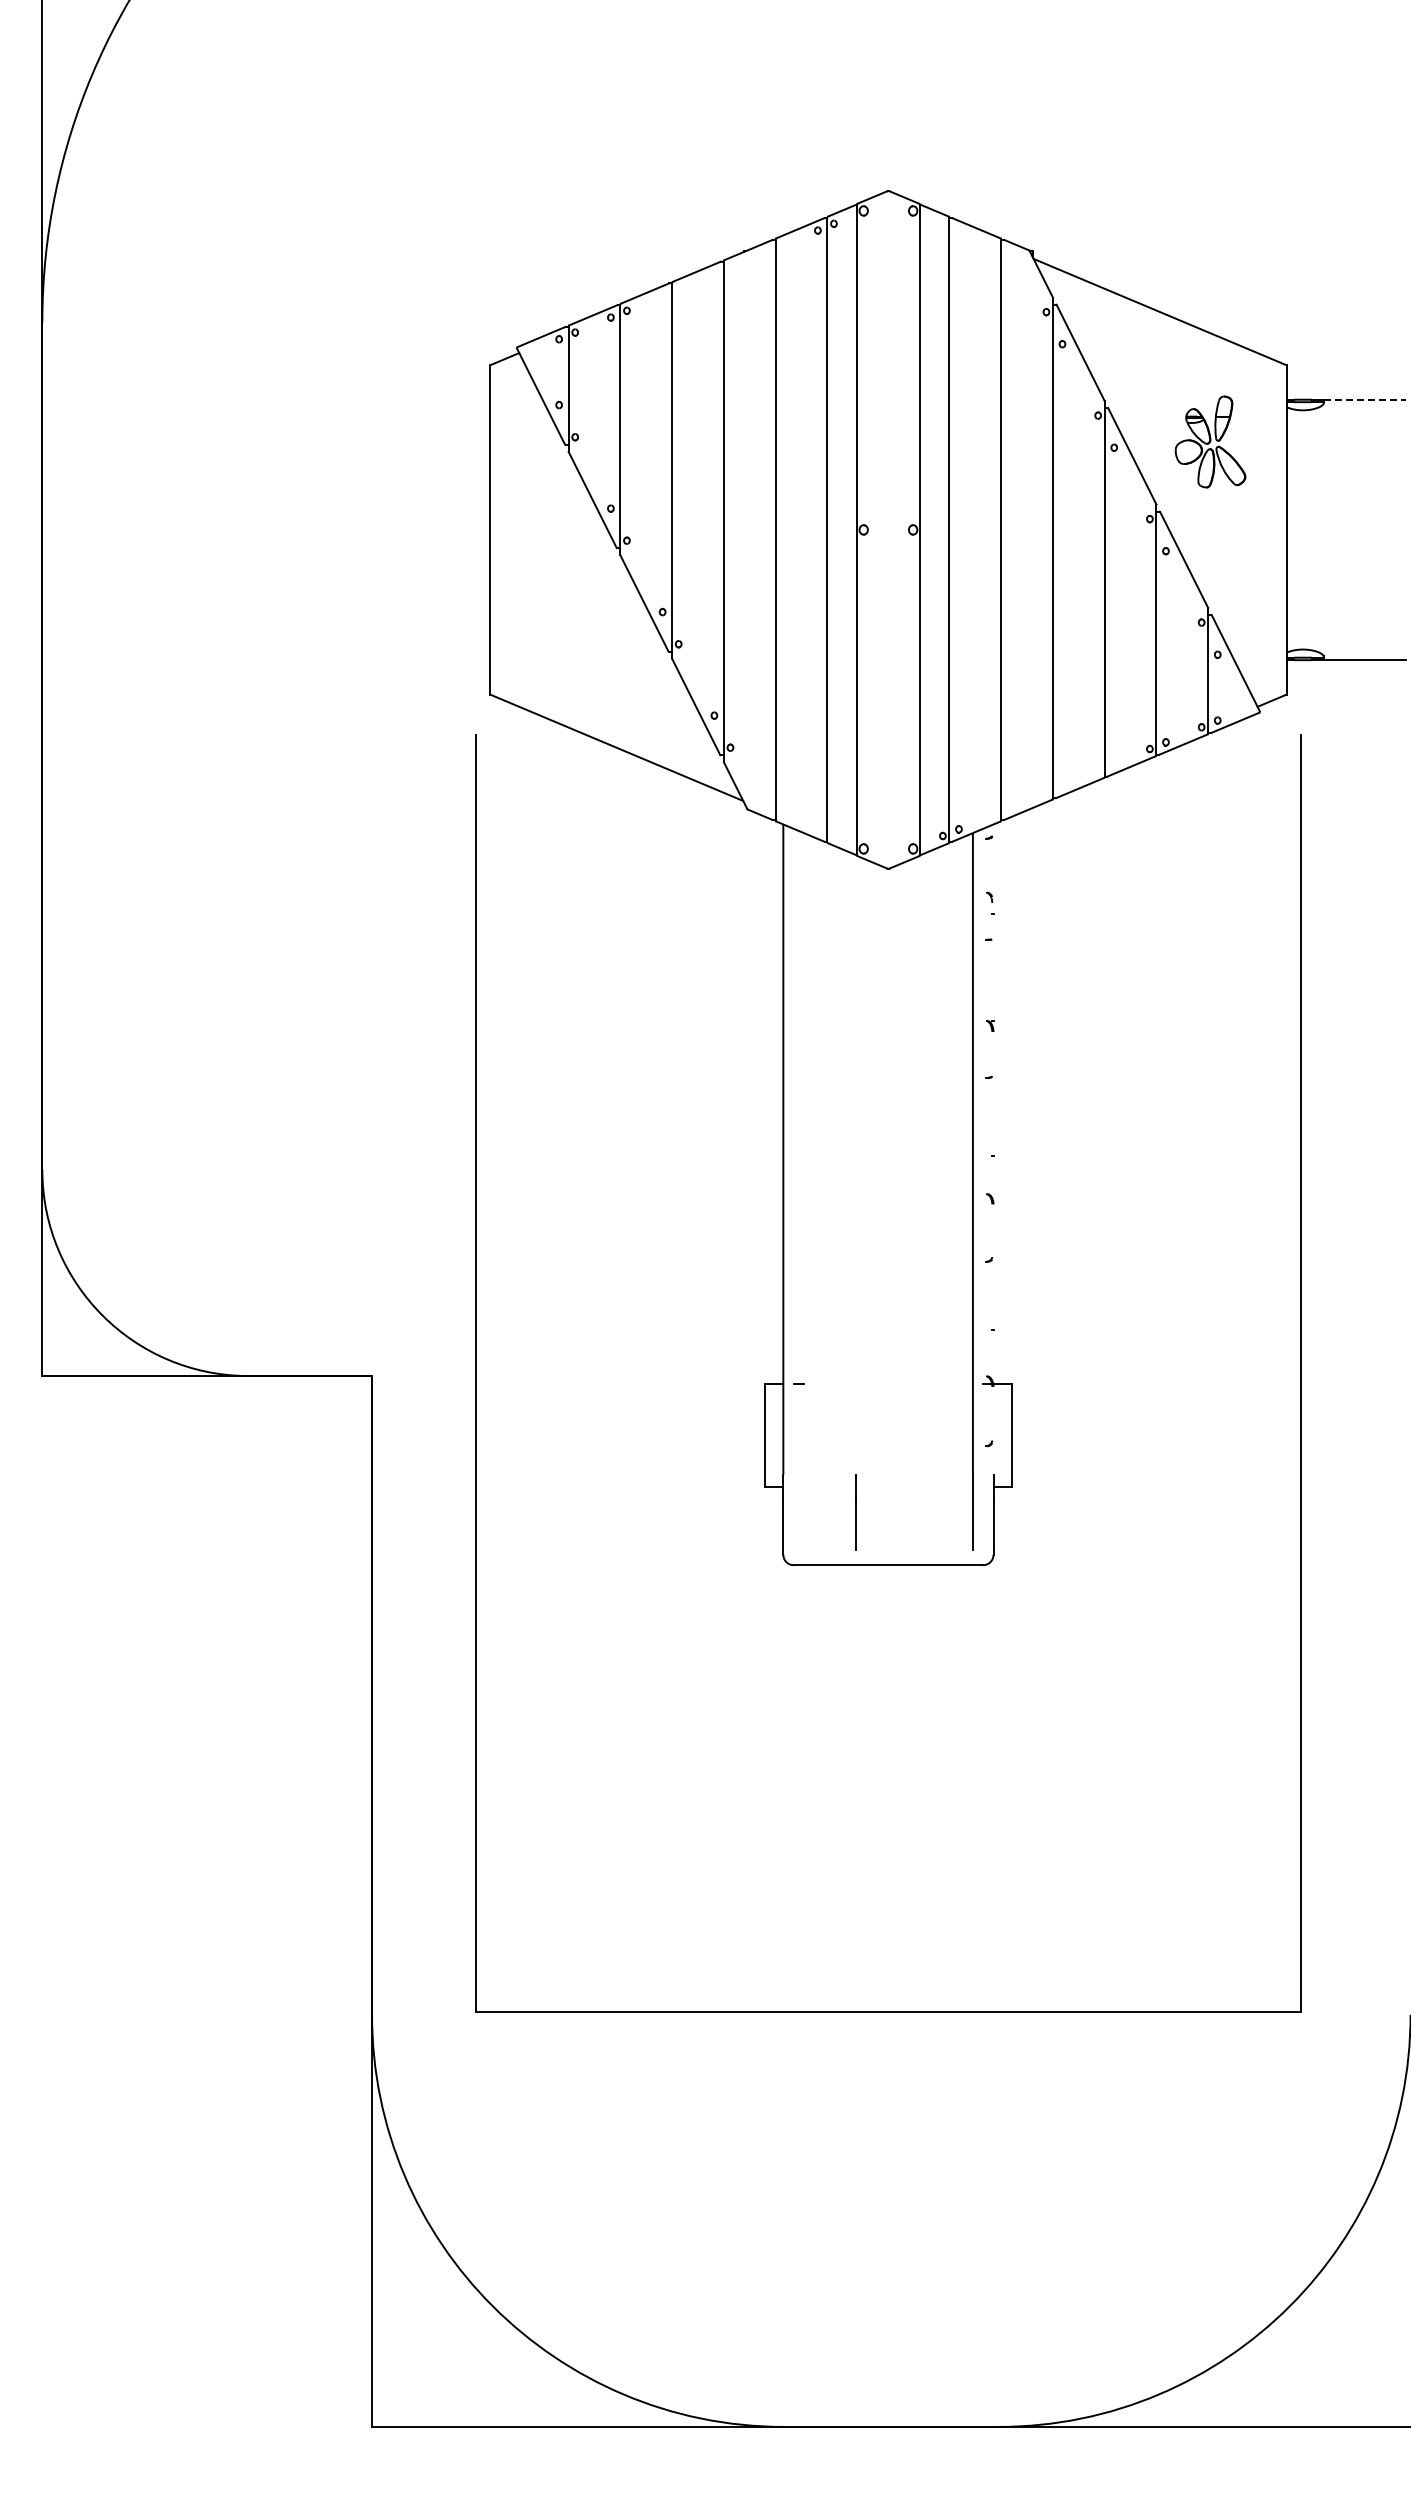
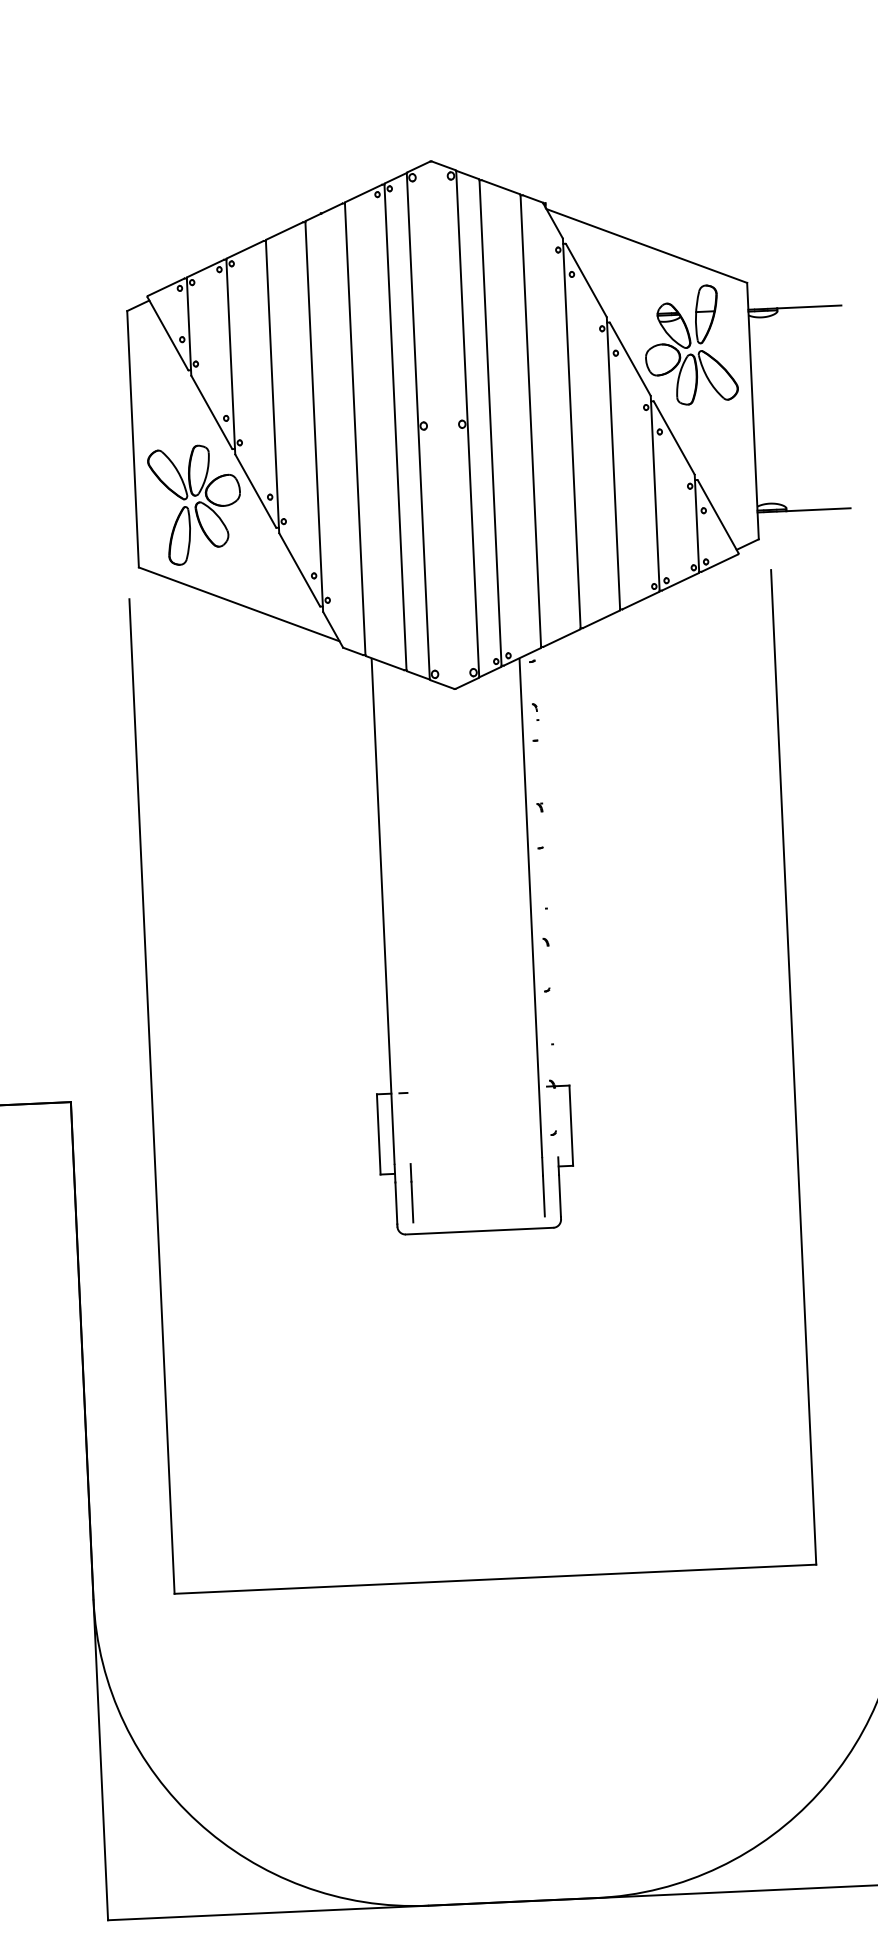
line: (1365, 399) -> (809, 306), dashed -> solid
part: (1210, 441) -> (690, 344), size x1.67
part: (566, 617) -> (195, 504), added
line: (855, 1512) -> (411, 1193), moved

